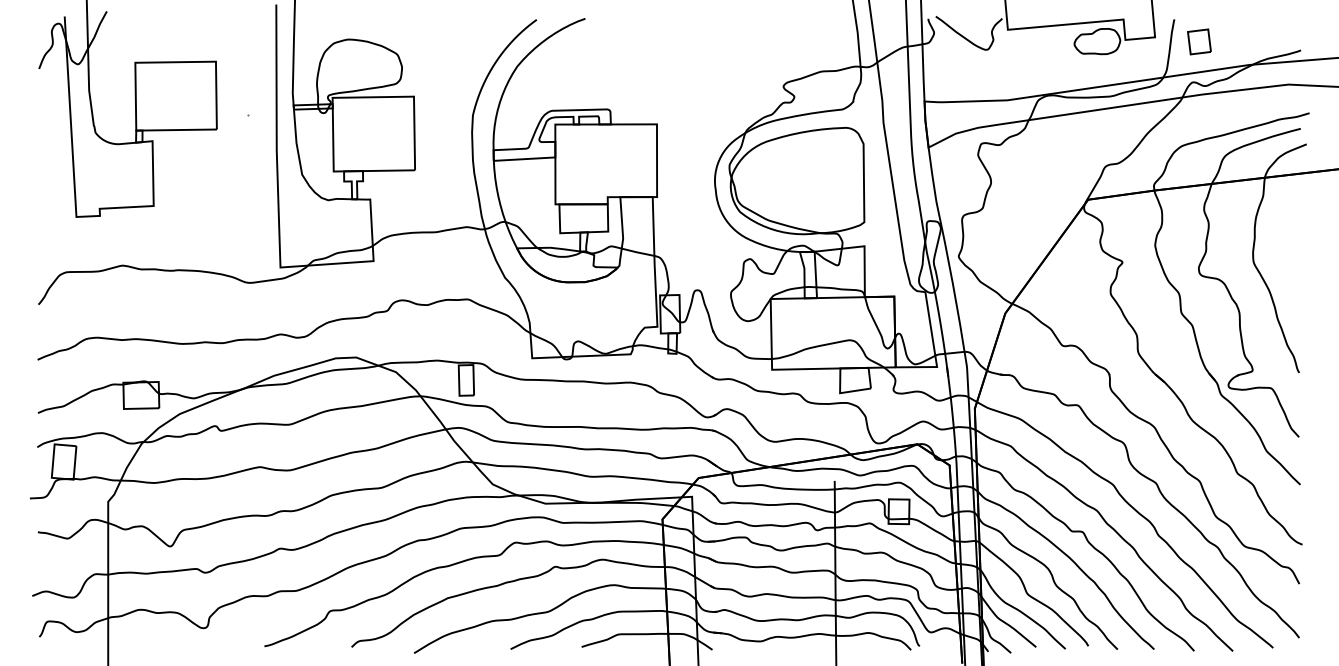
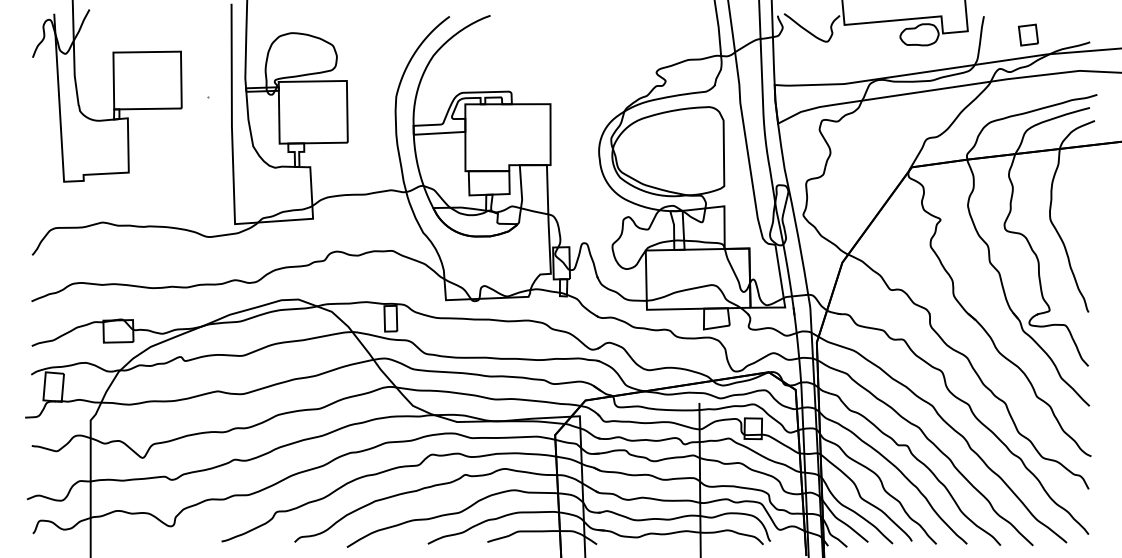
part: (1199, 41) -> (1028, 34), moved

